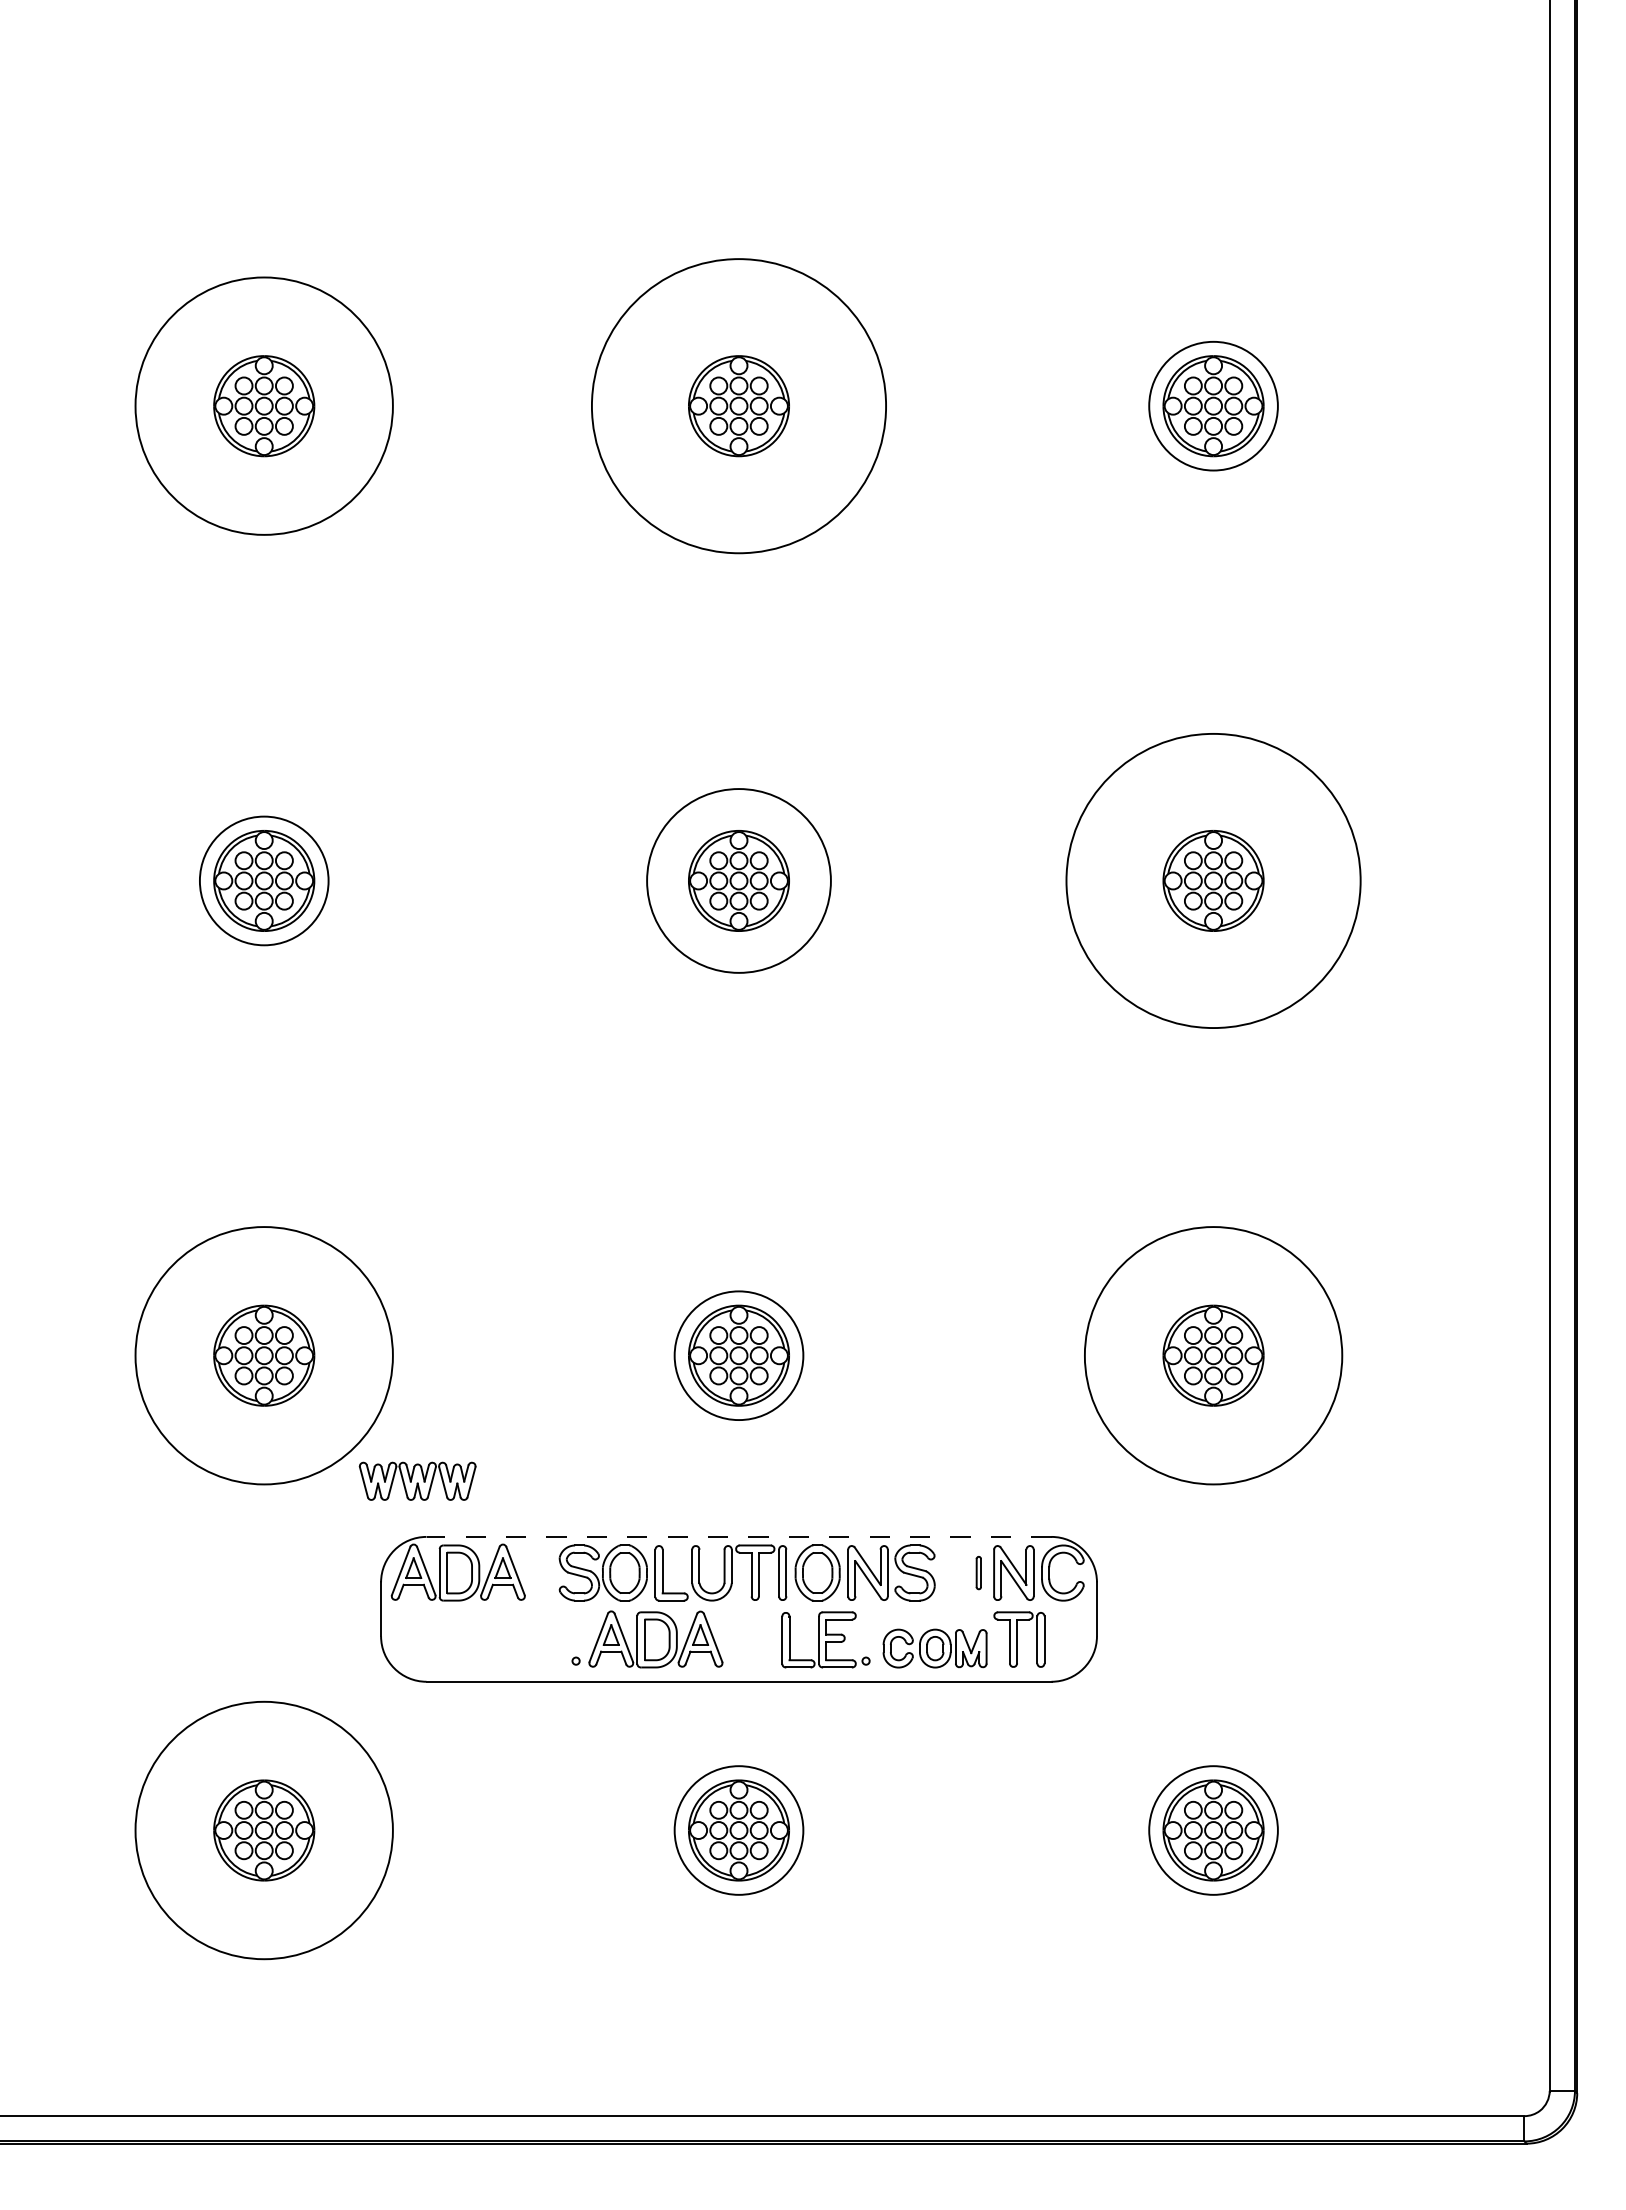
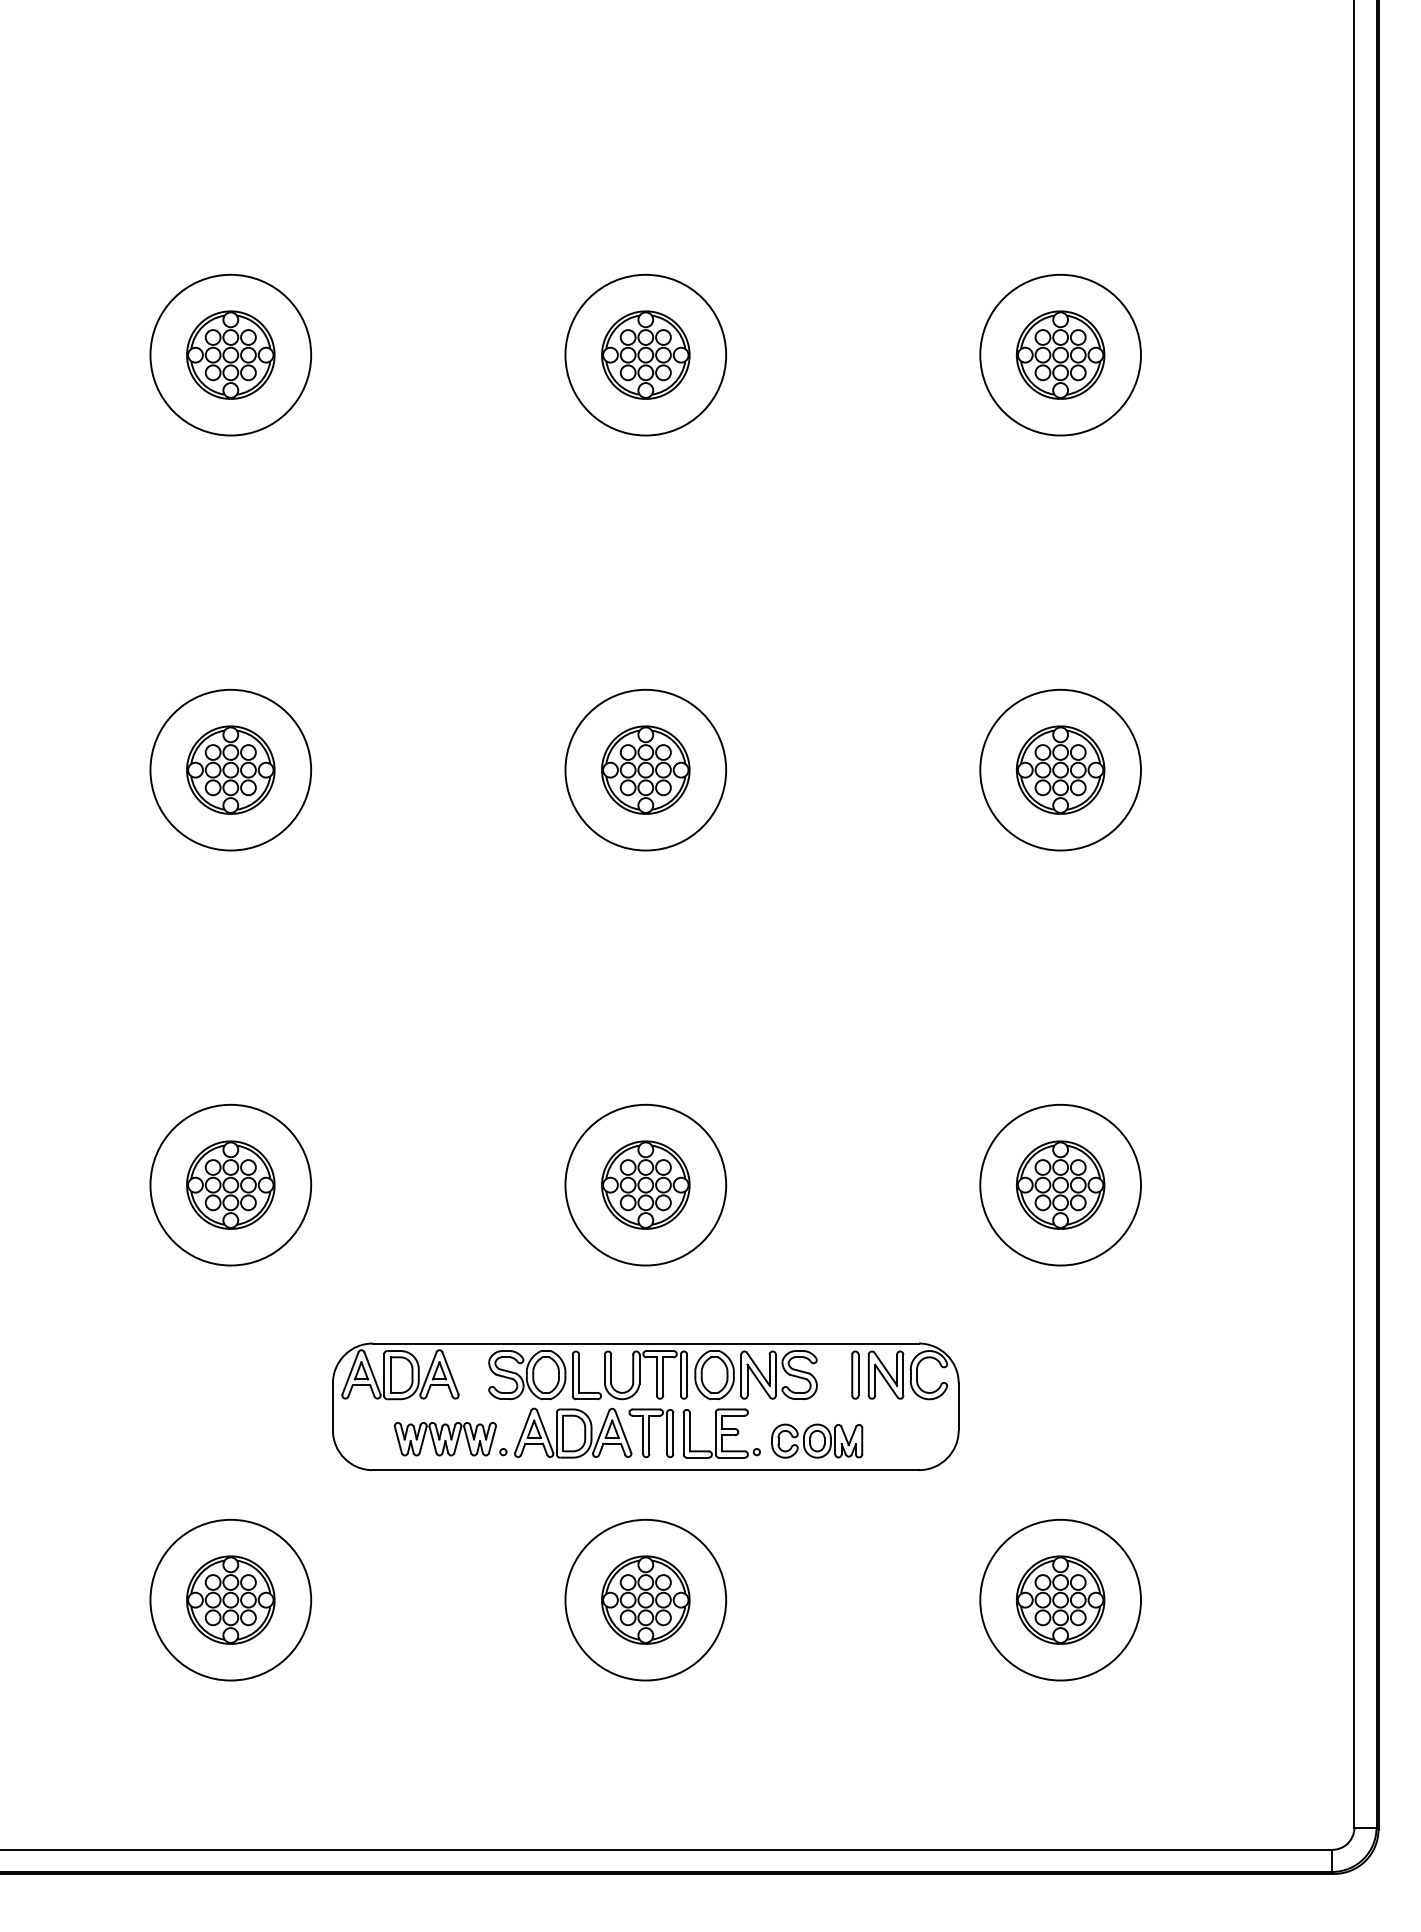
circle: (264, 406) -> (231, 355), size x0.71
circle: (738, 406) -> (645, 355), size x0.62
circle: (1213, 406) -> (1060, 355), size x1.43
circle: (264, 880) -> (231, 769), size x1.43
circle: (1213, 880) -> (1060, 769), size x0.62
circle: (264, 1355) -> (231, 1184), size x0.71
circle: (738, 1355) -> (645, 1184), size x1.43
circle: (1213, 1355) -> (1060, 1184), size x0.71
part: (417, 1480) -> (445, 1438), moved
line: (738, 1536) -> (645, 1343), dashed -> solid
part: (978, 1572) -> (855, 1374), size x1.67
part: (1019, 1639) -> (651, 1433), moved
circle: (264, 1830) -> (231, 1600), size x0.71
circle: (738, 1830) -> (645, 1600), size x1.43
circle: (1213, 1830) -> (1060, 1600), size x1.43

